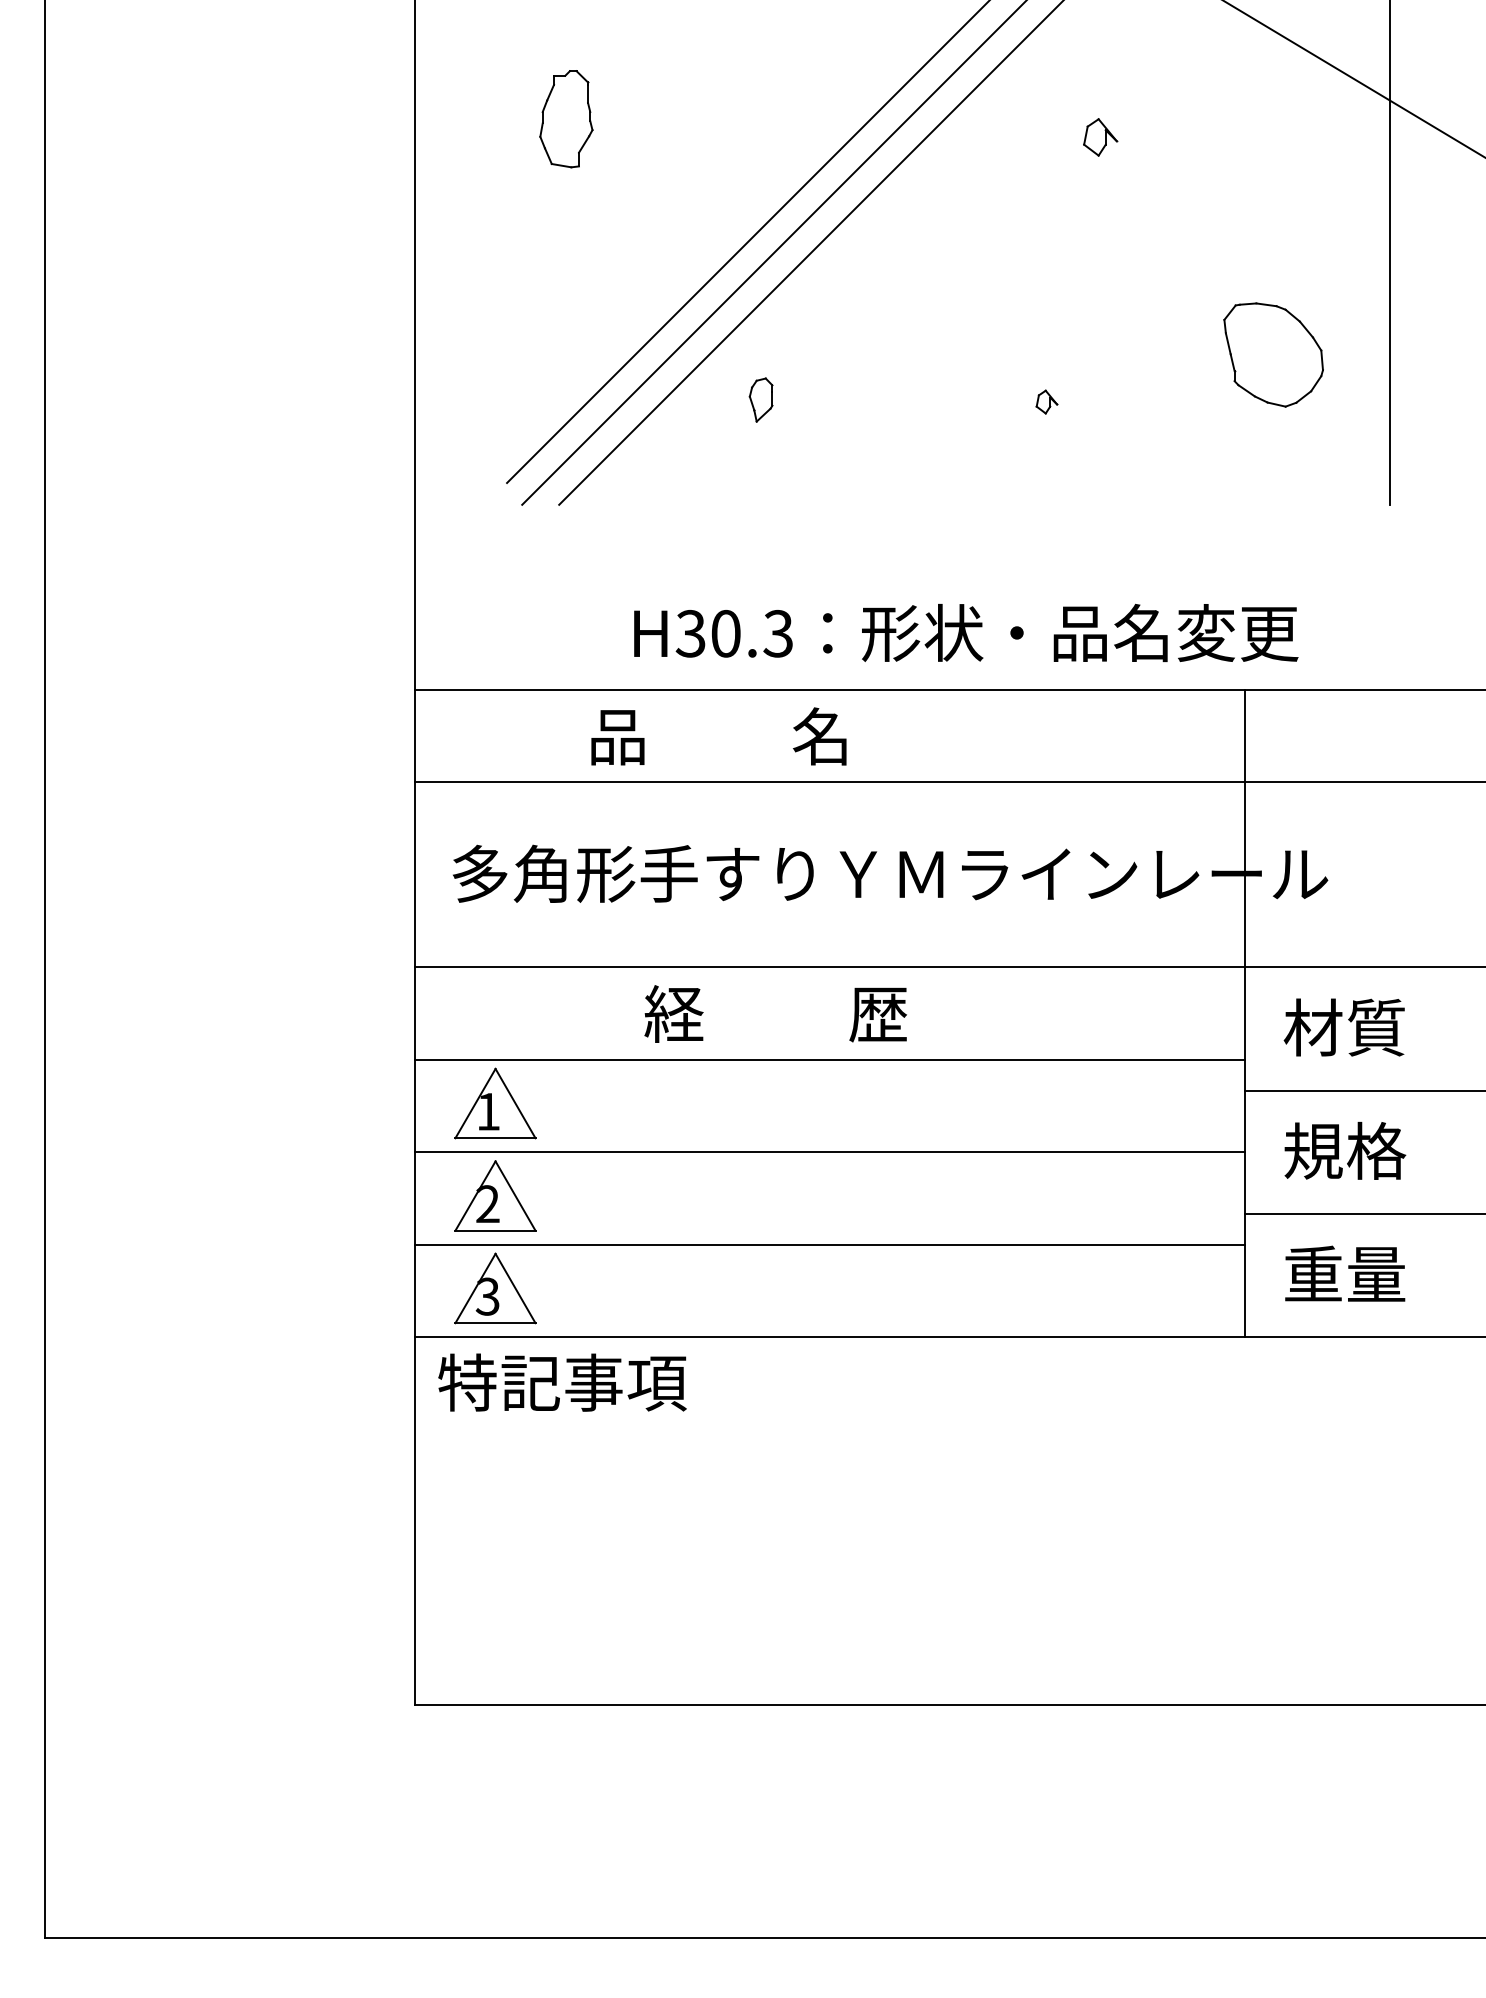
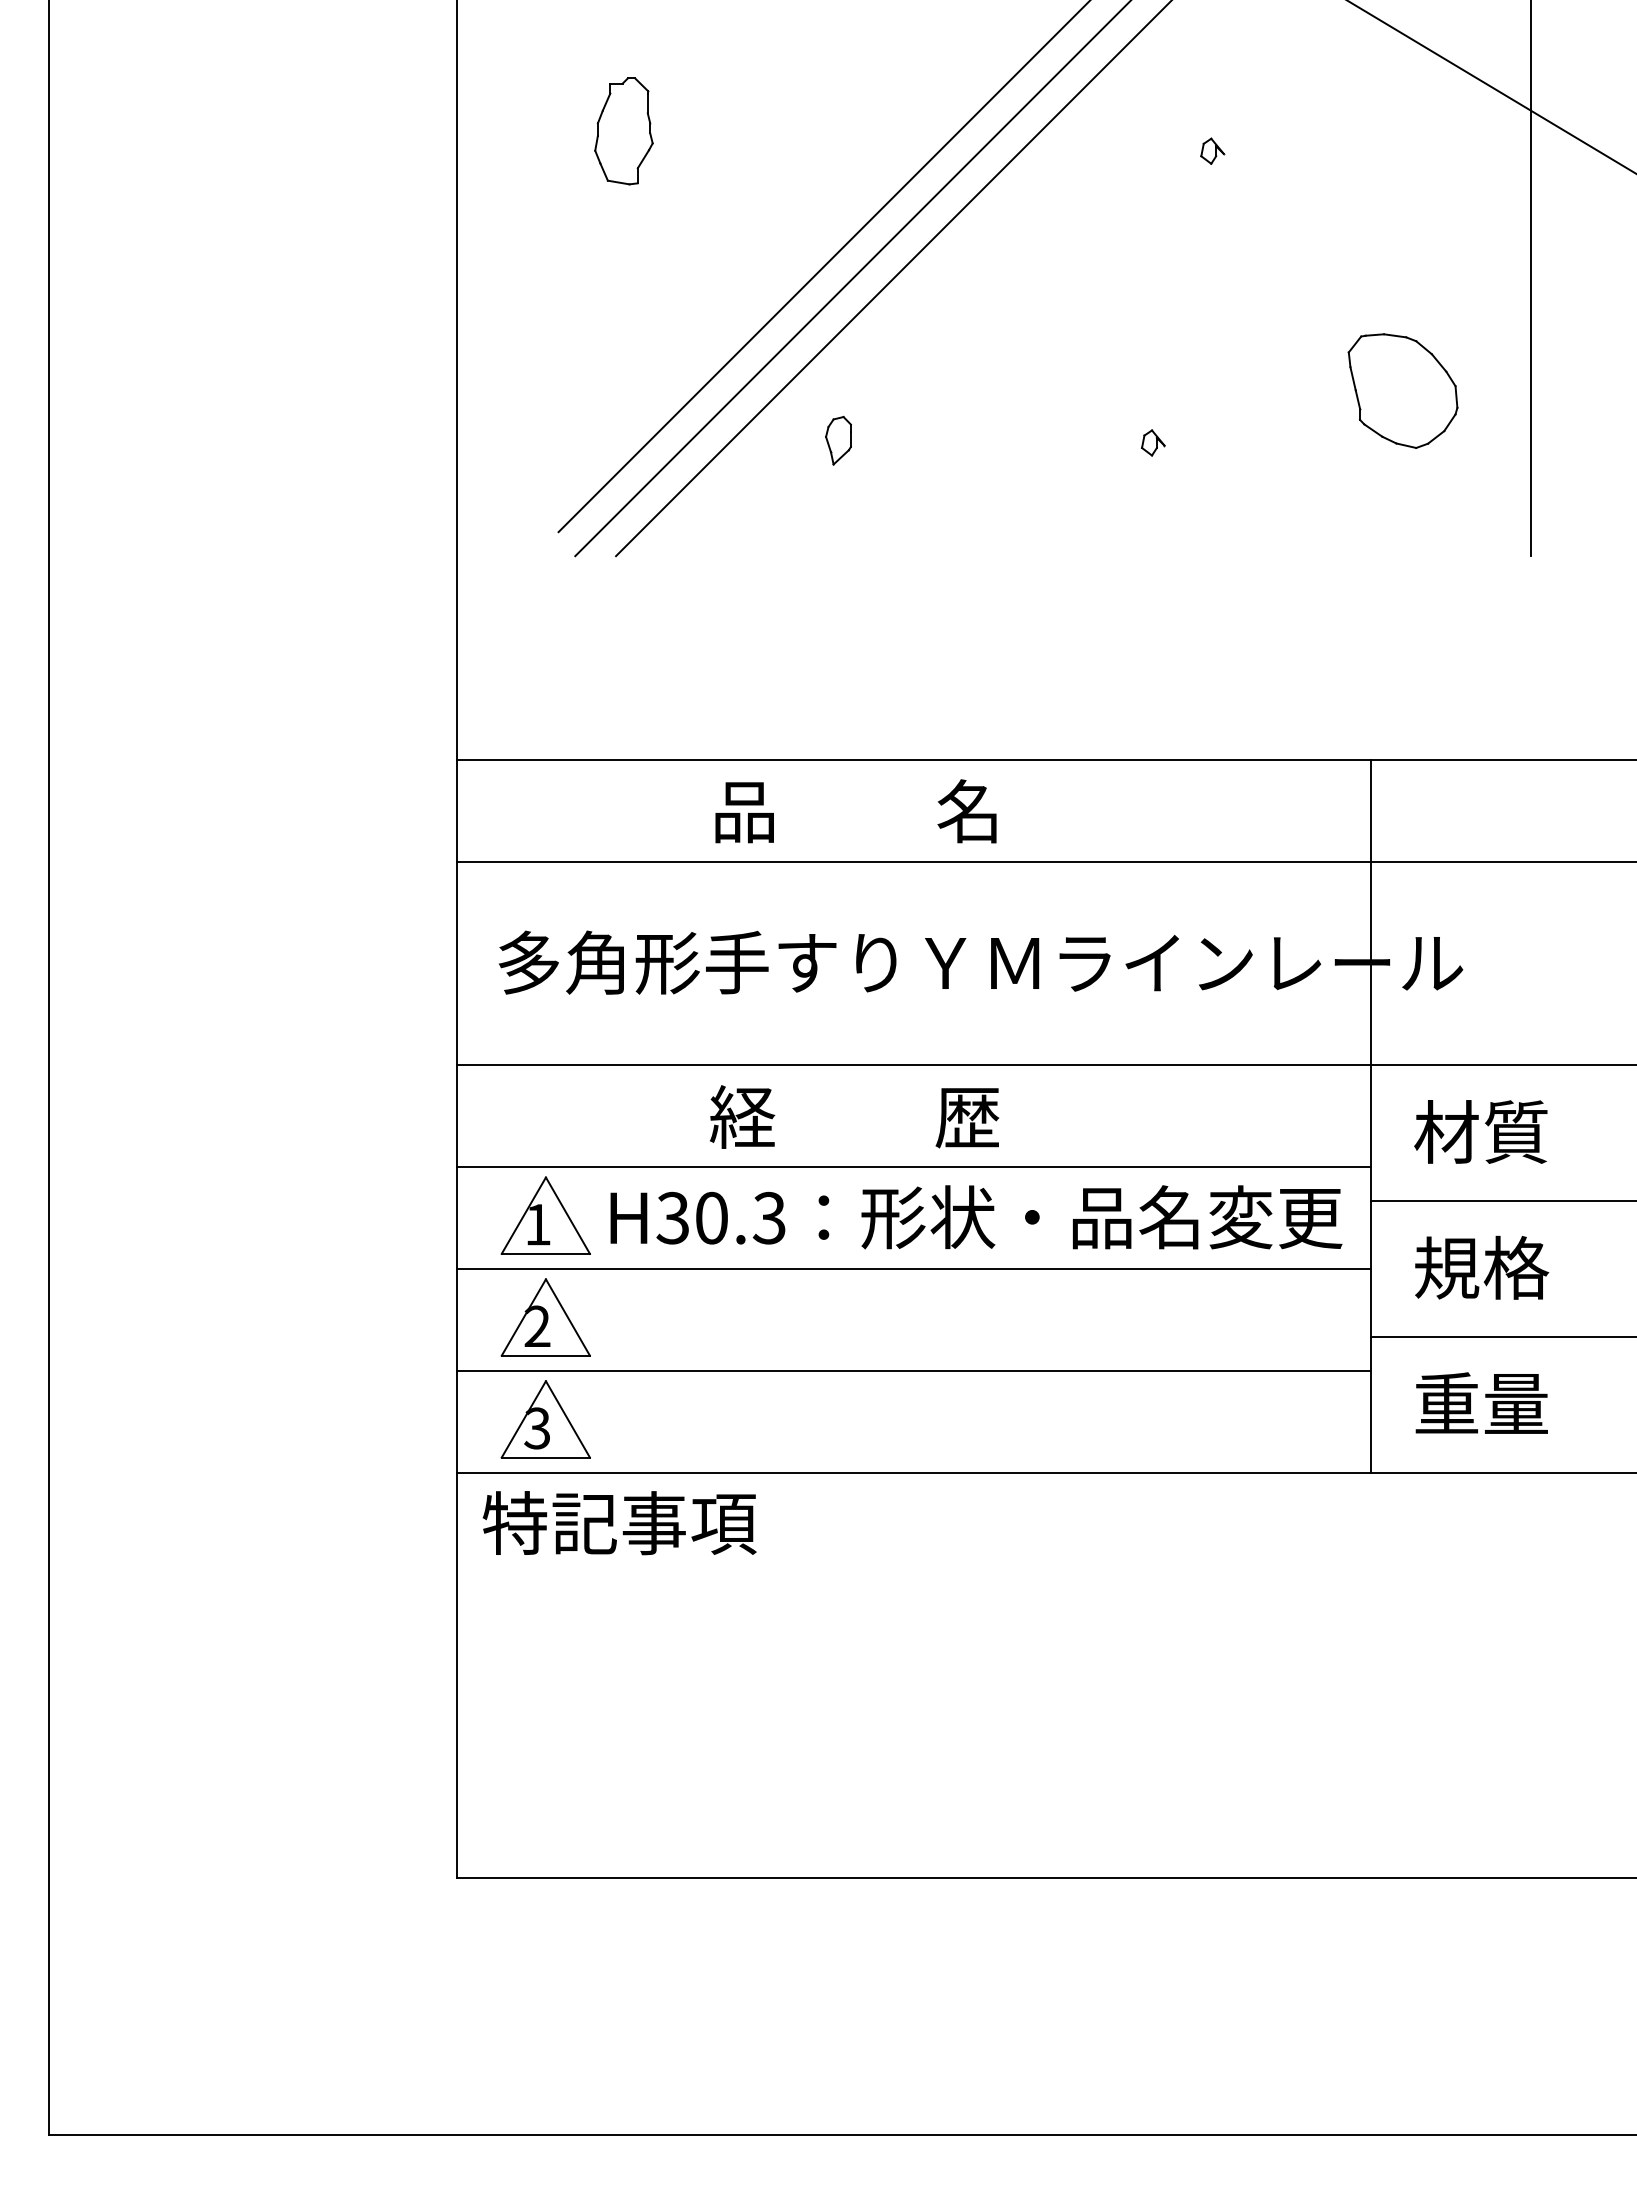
part: (1100, 136) -> (1212, 150), size x0.62
text: (966, 633) -> (976, 1217), moved
text: (718, 736) -> (855, 811), moved

